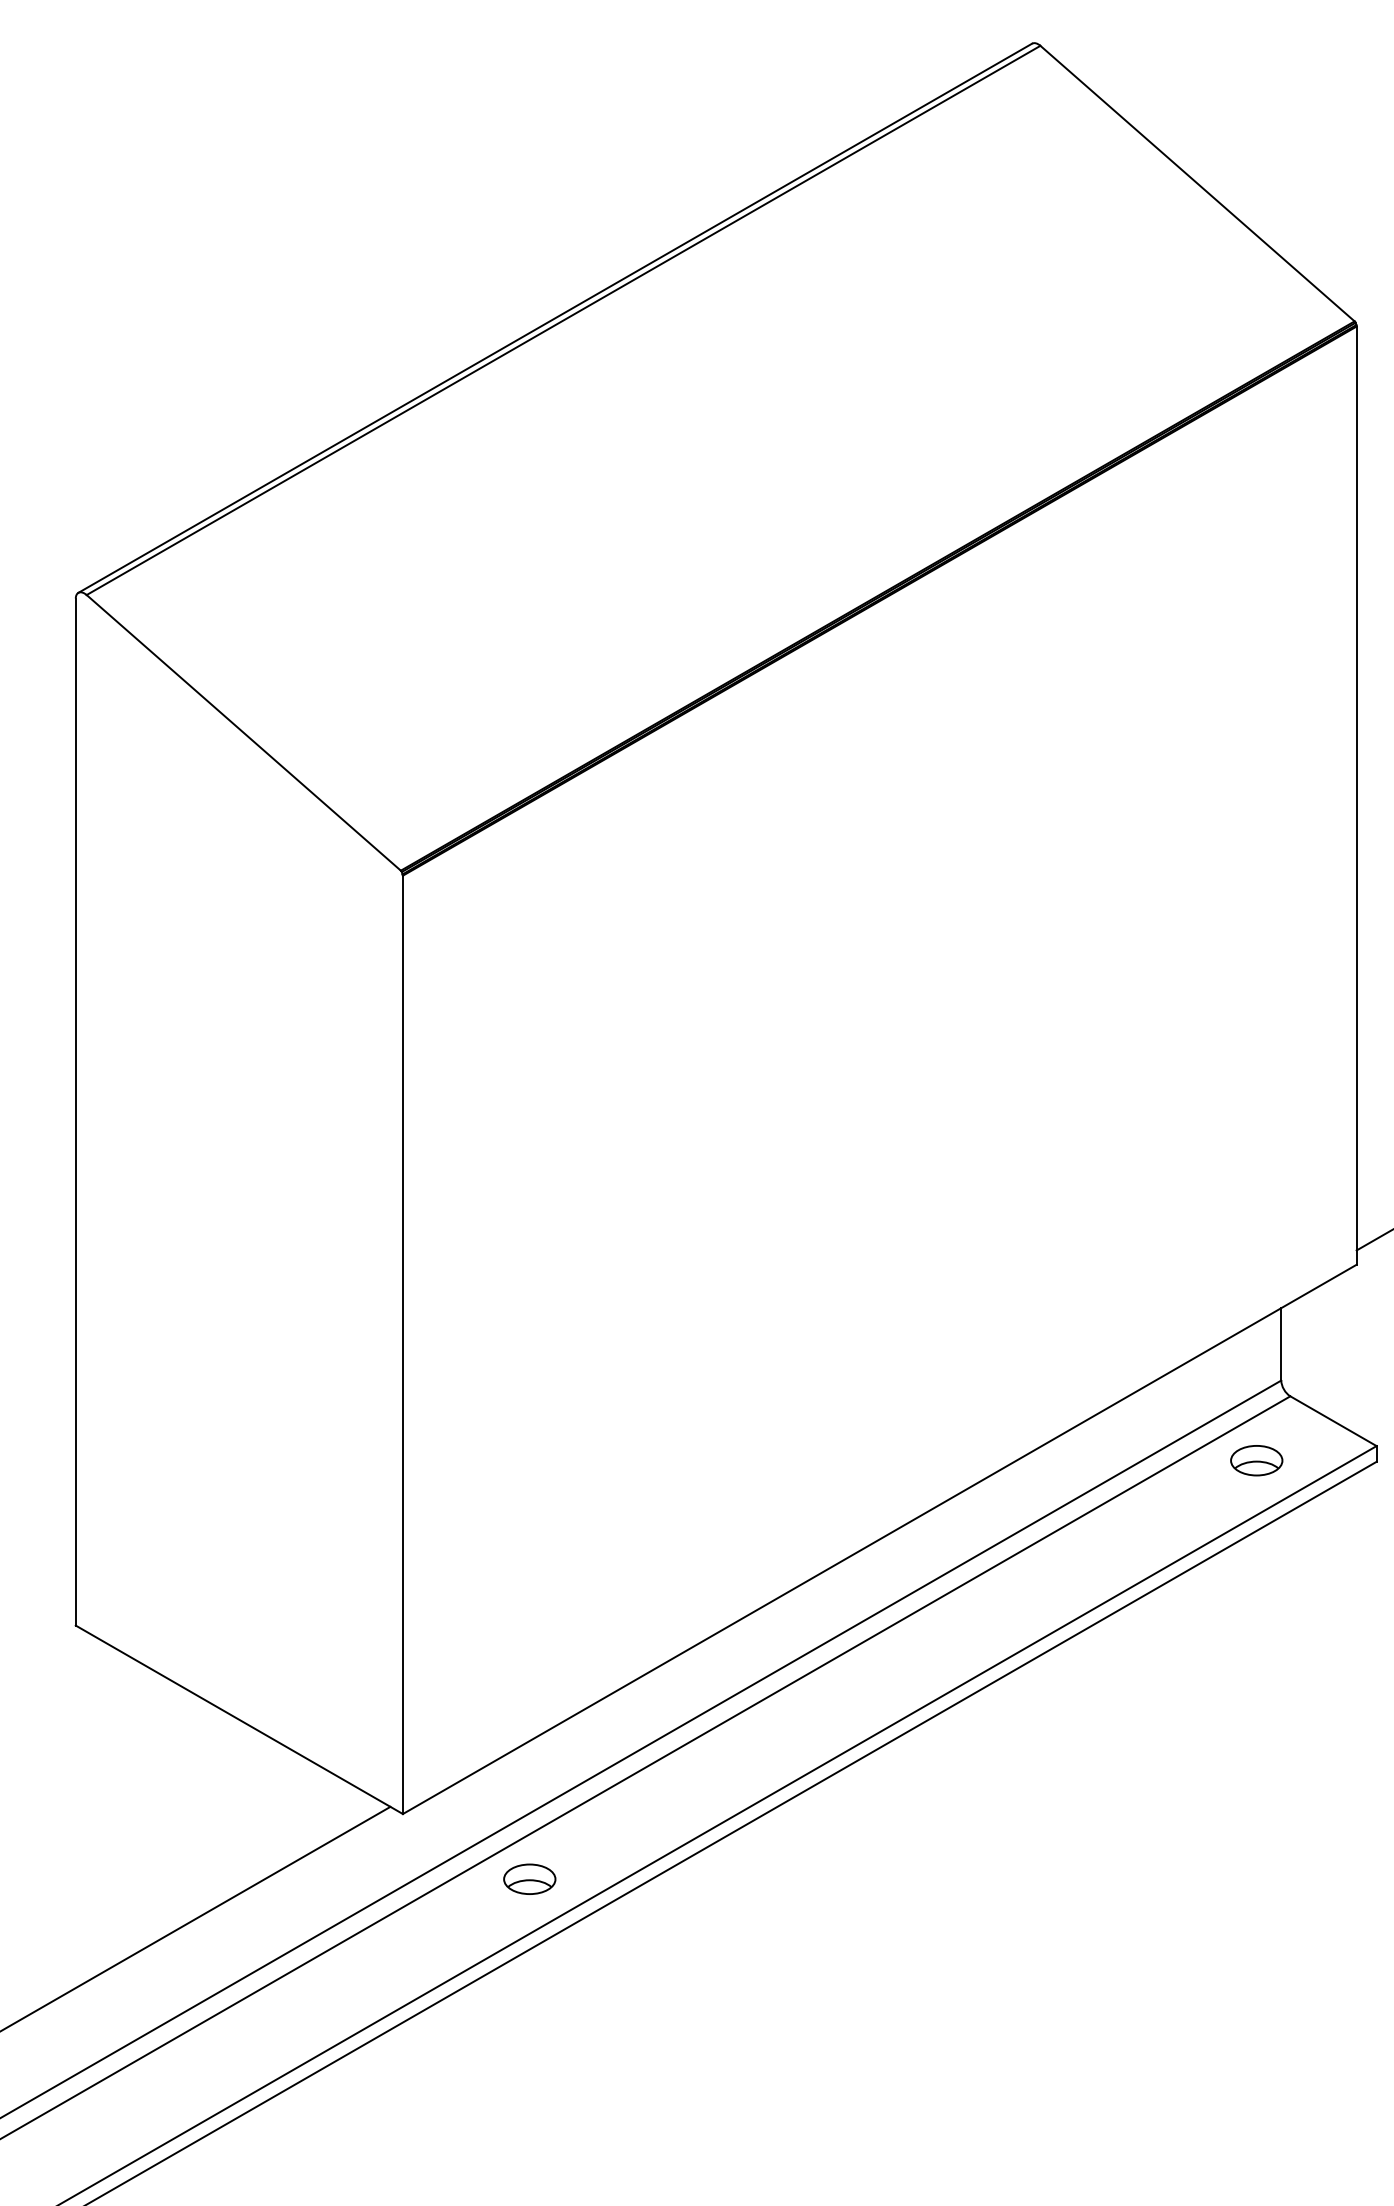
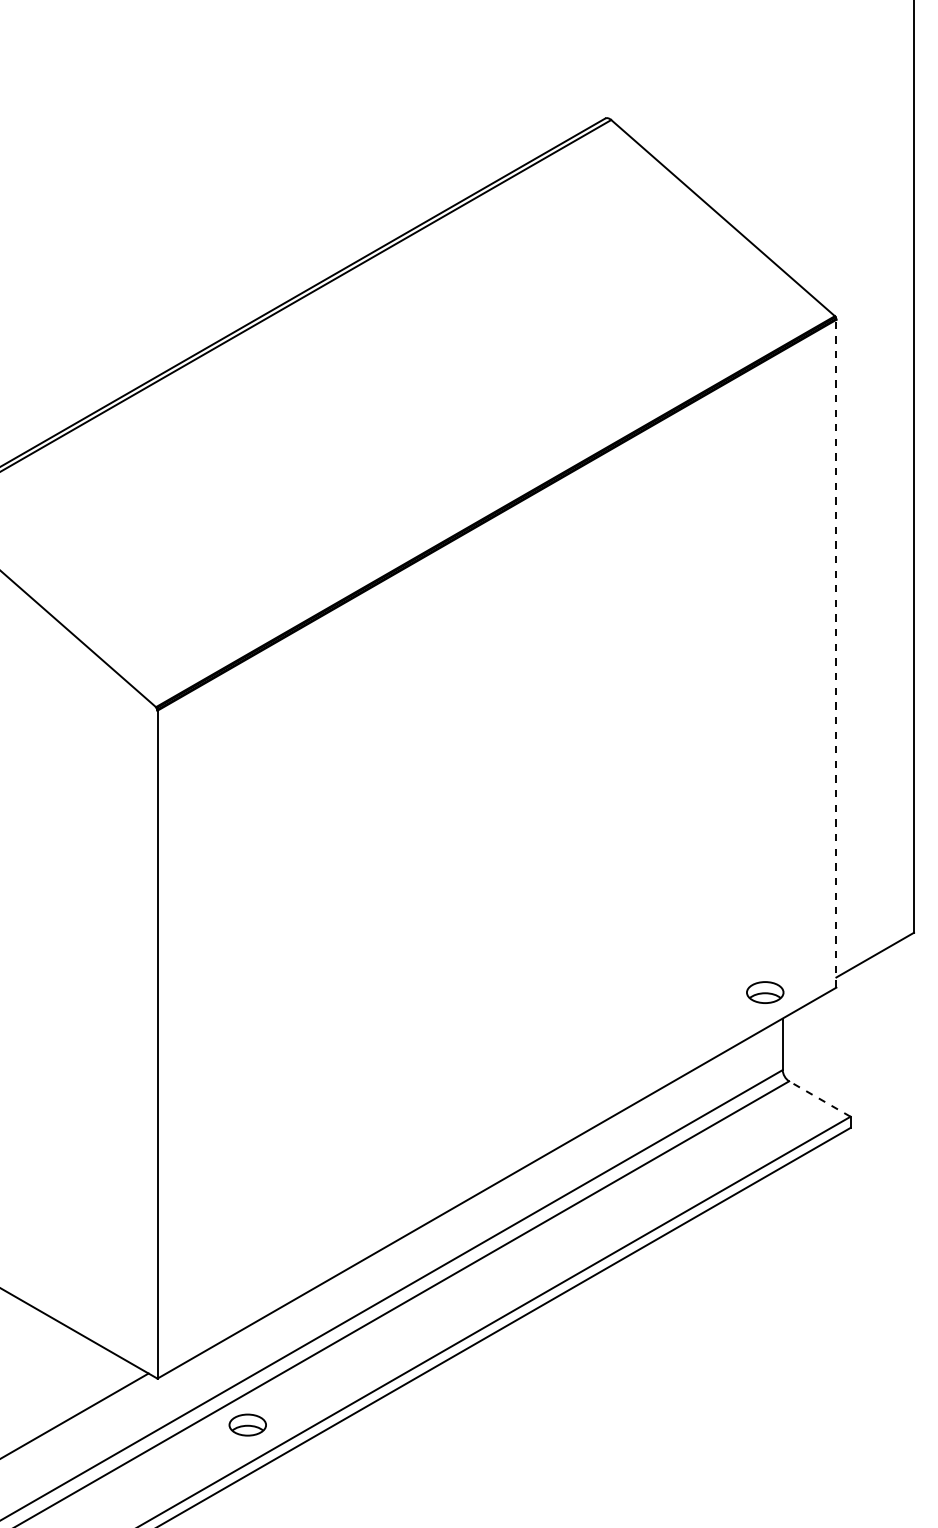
line: (1356, 795) -> (836, 653), solid -> dashed
line: (1333, 1421) -> (819, 1099), solid -> dashed
part: (1256, 1460) -> (765, 992), moved

